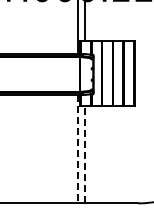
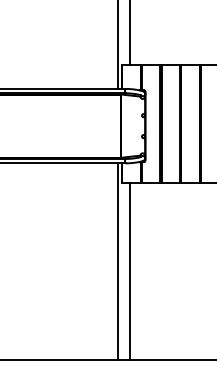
line: (78, 149) -> (118, 262), dashed -> solid
line: (85, 154) -> (130, 271), dashed -> solid

